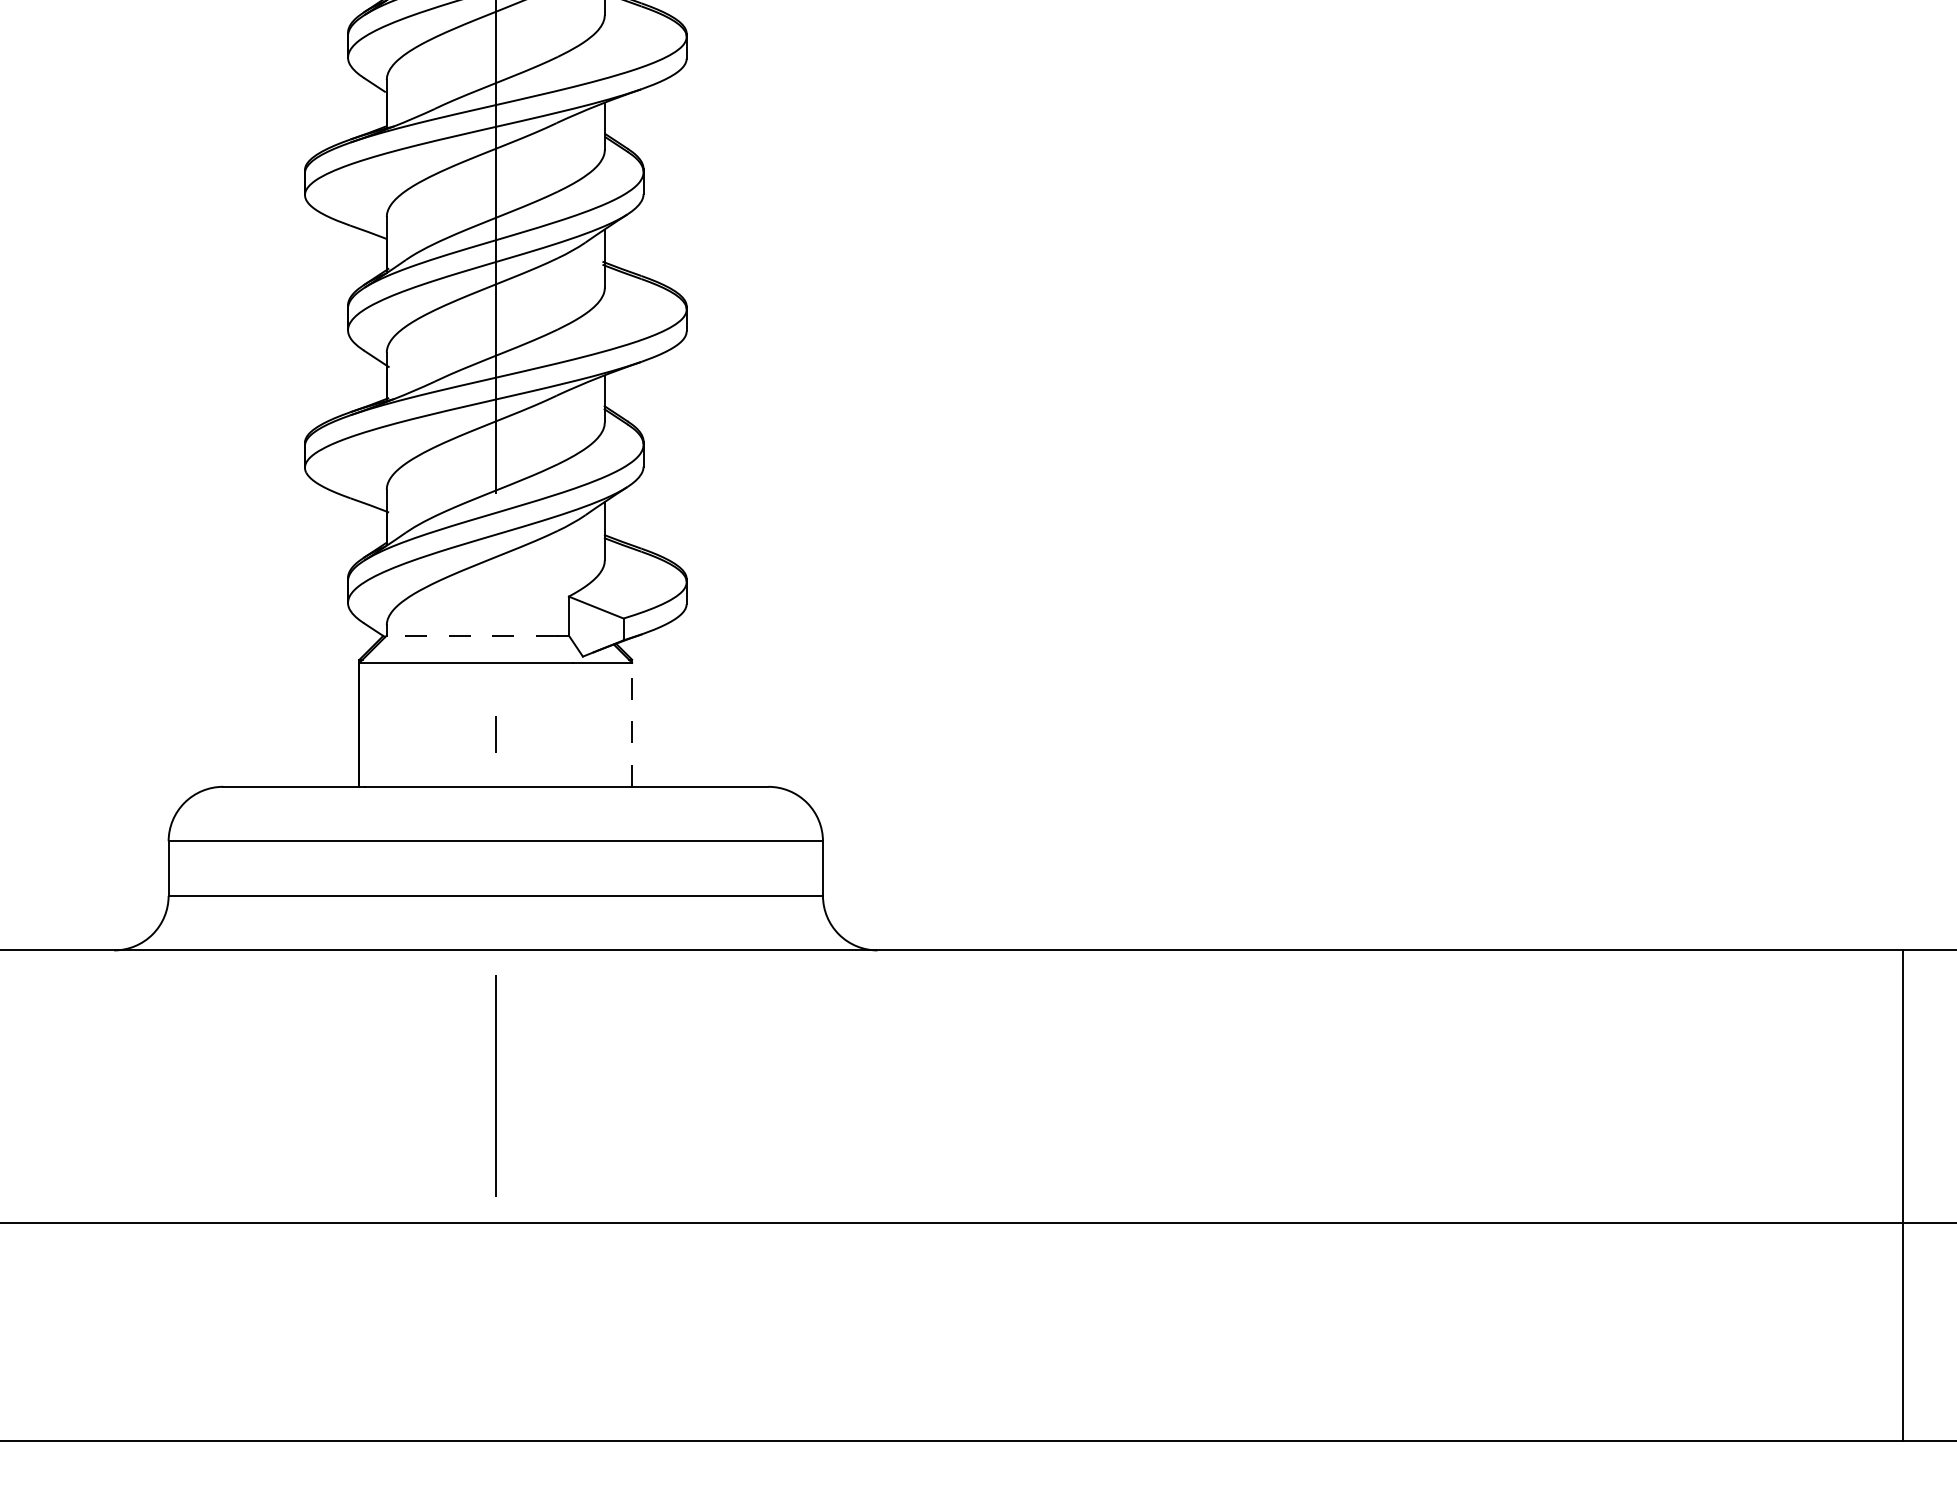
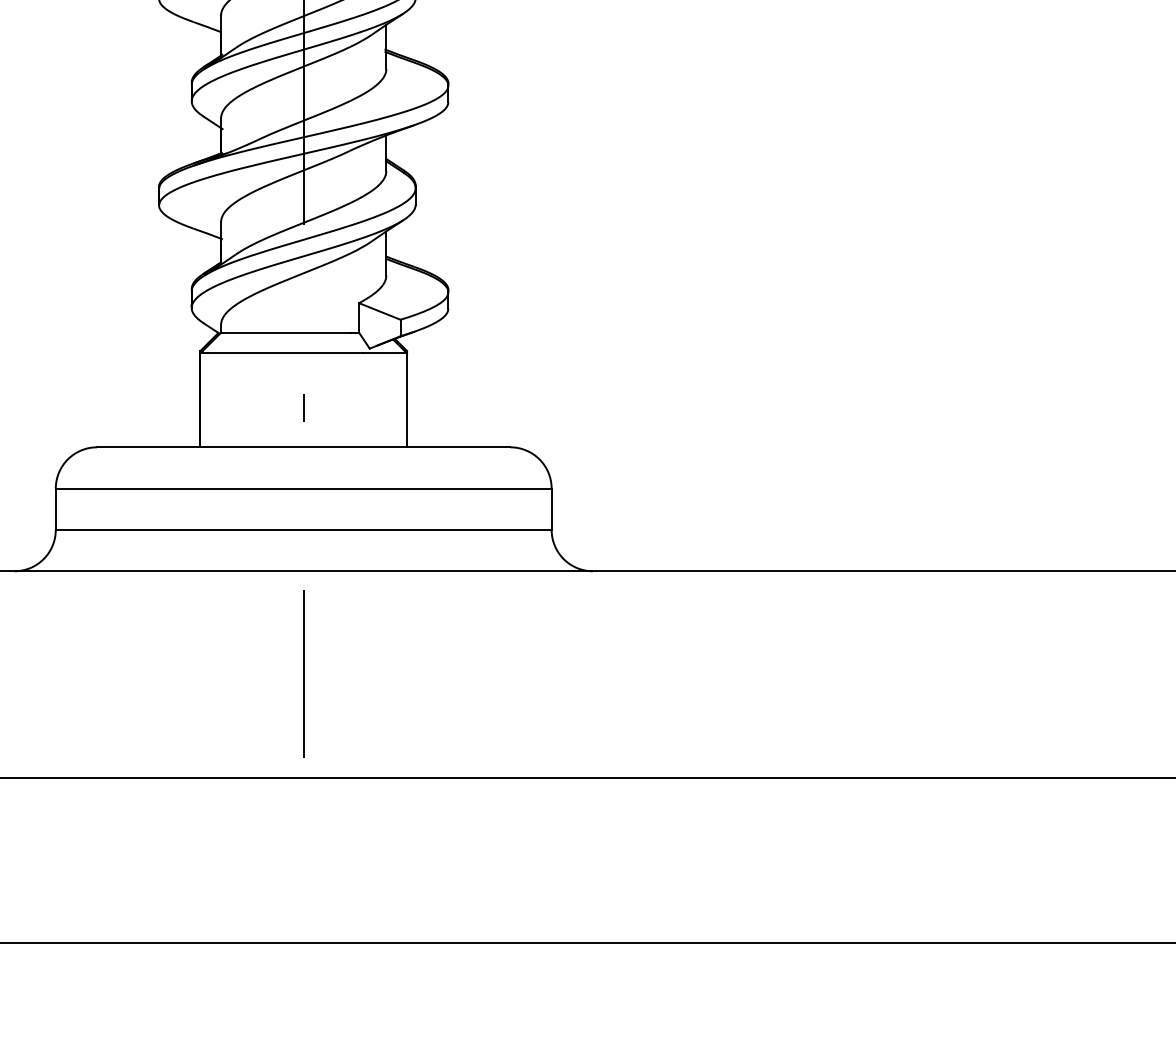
line: (472, 635) -> (286, 332), dashed -> solid
line: (632, 724) -> (407, 400), dashed -> solid

